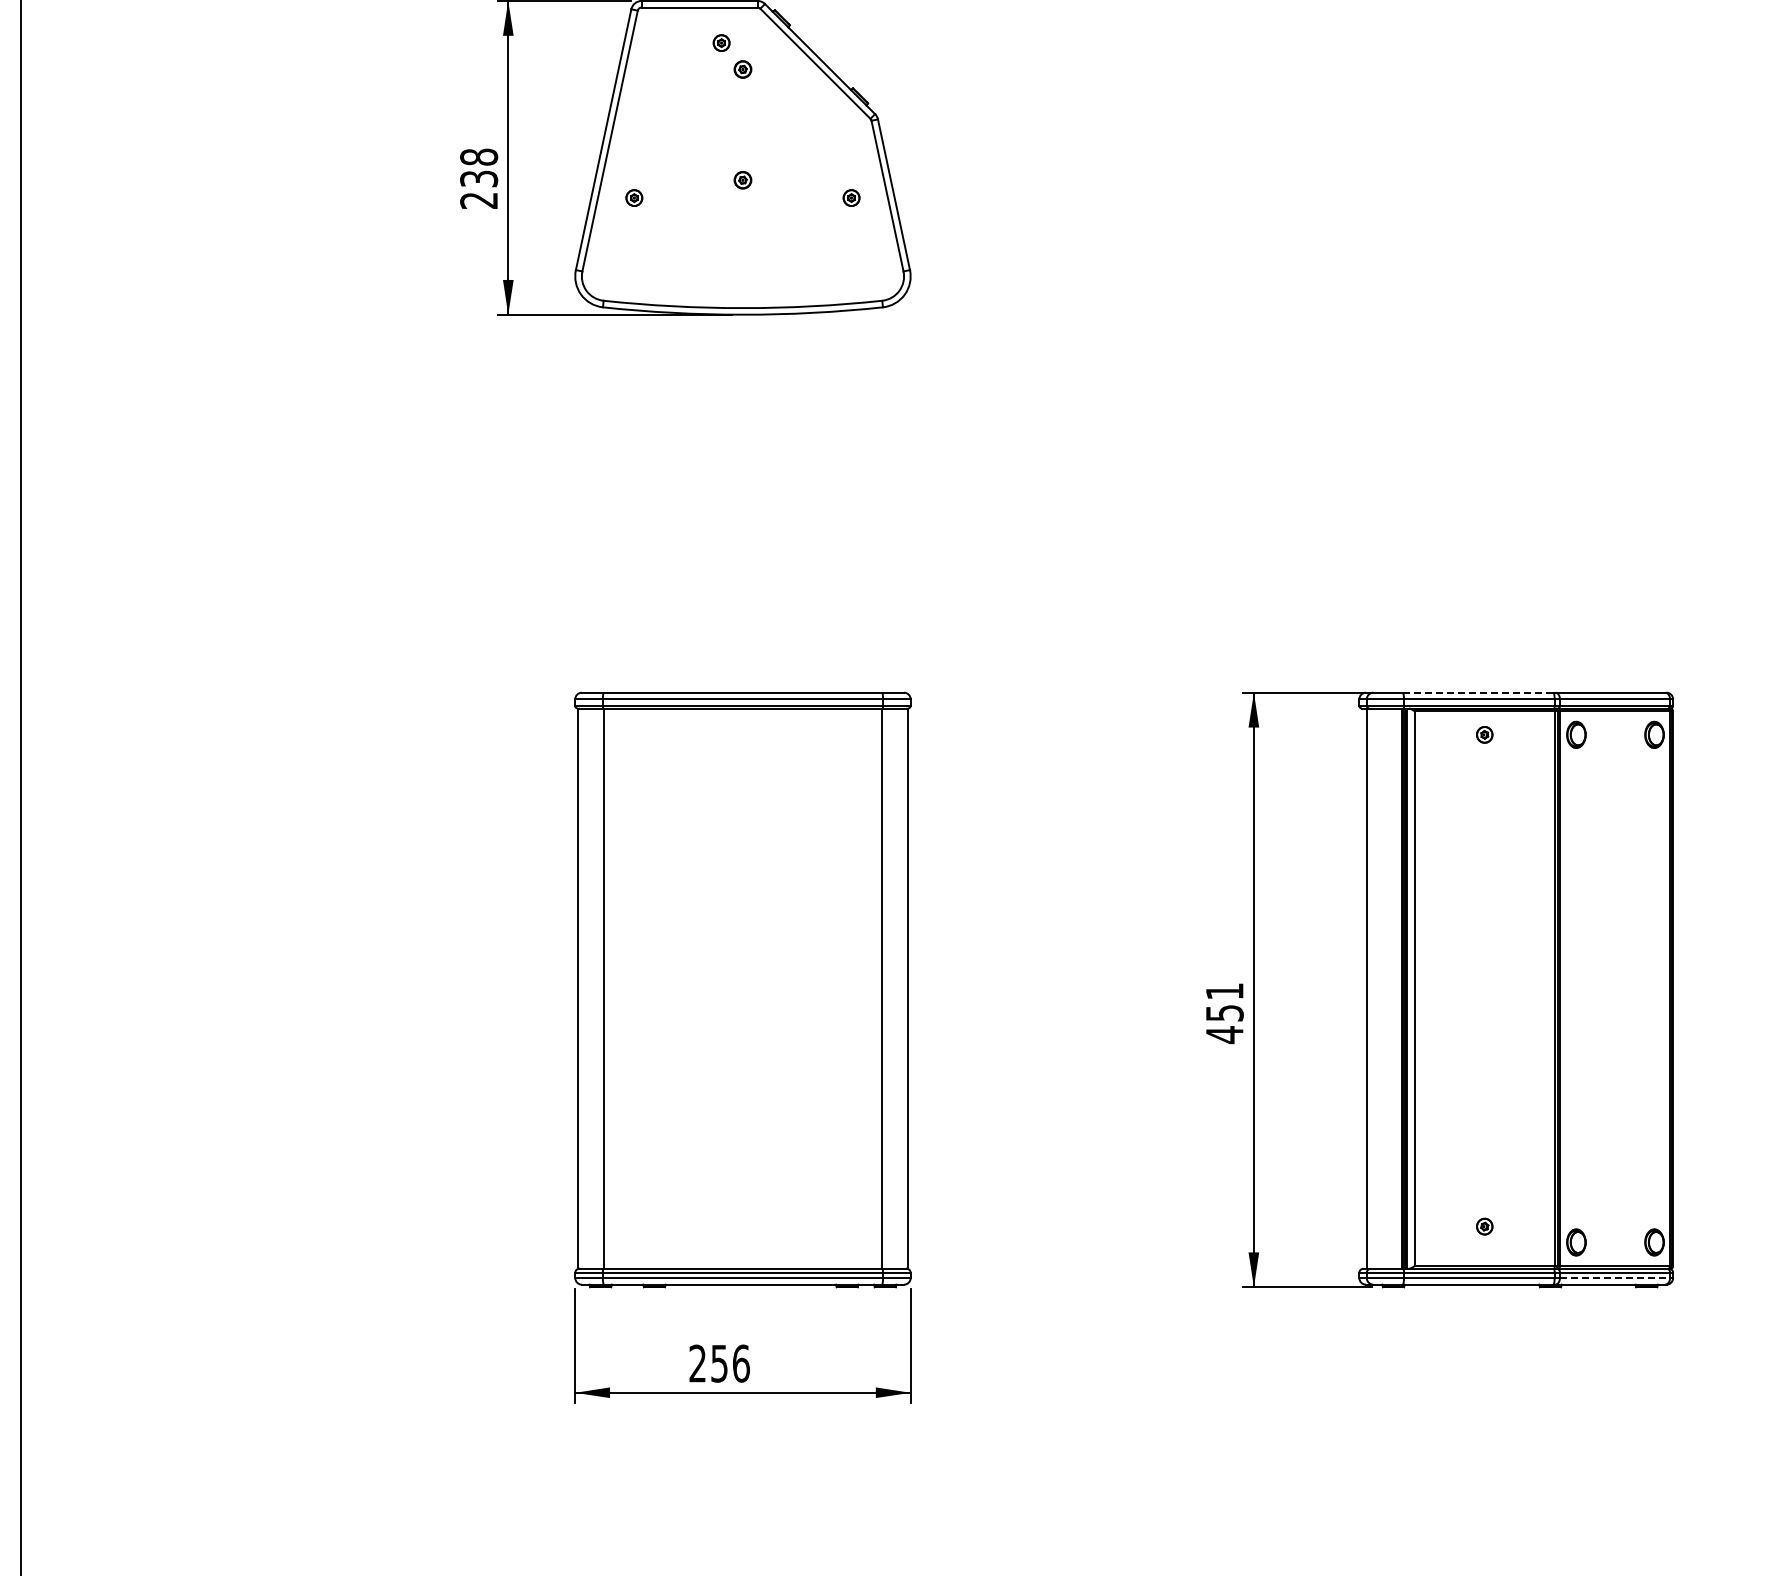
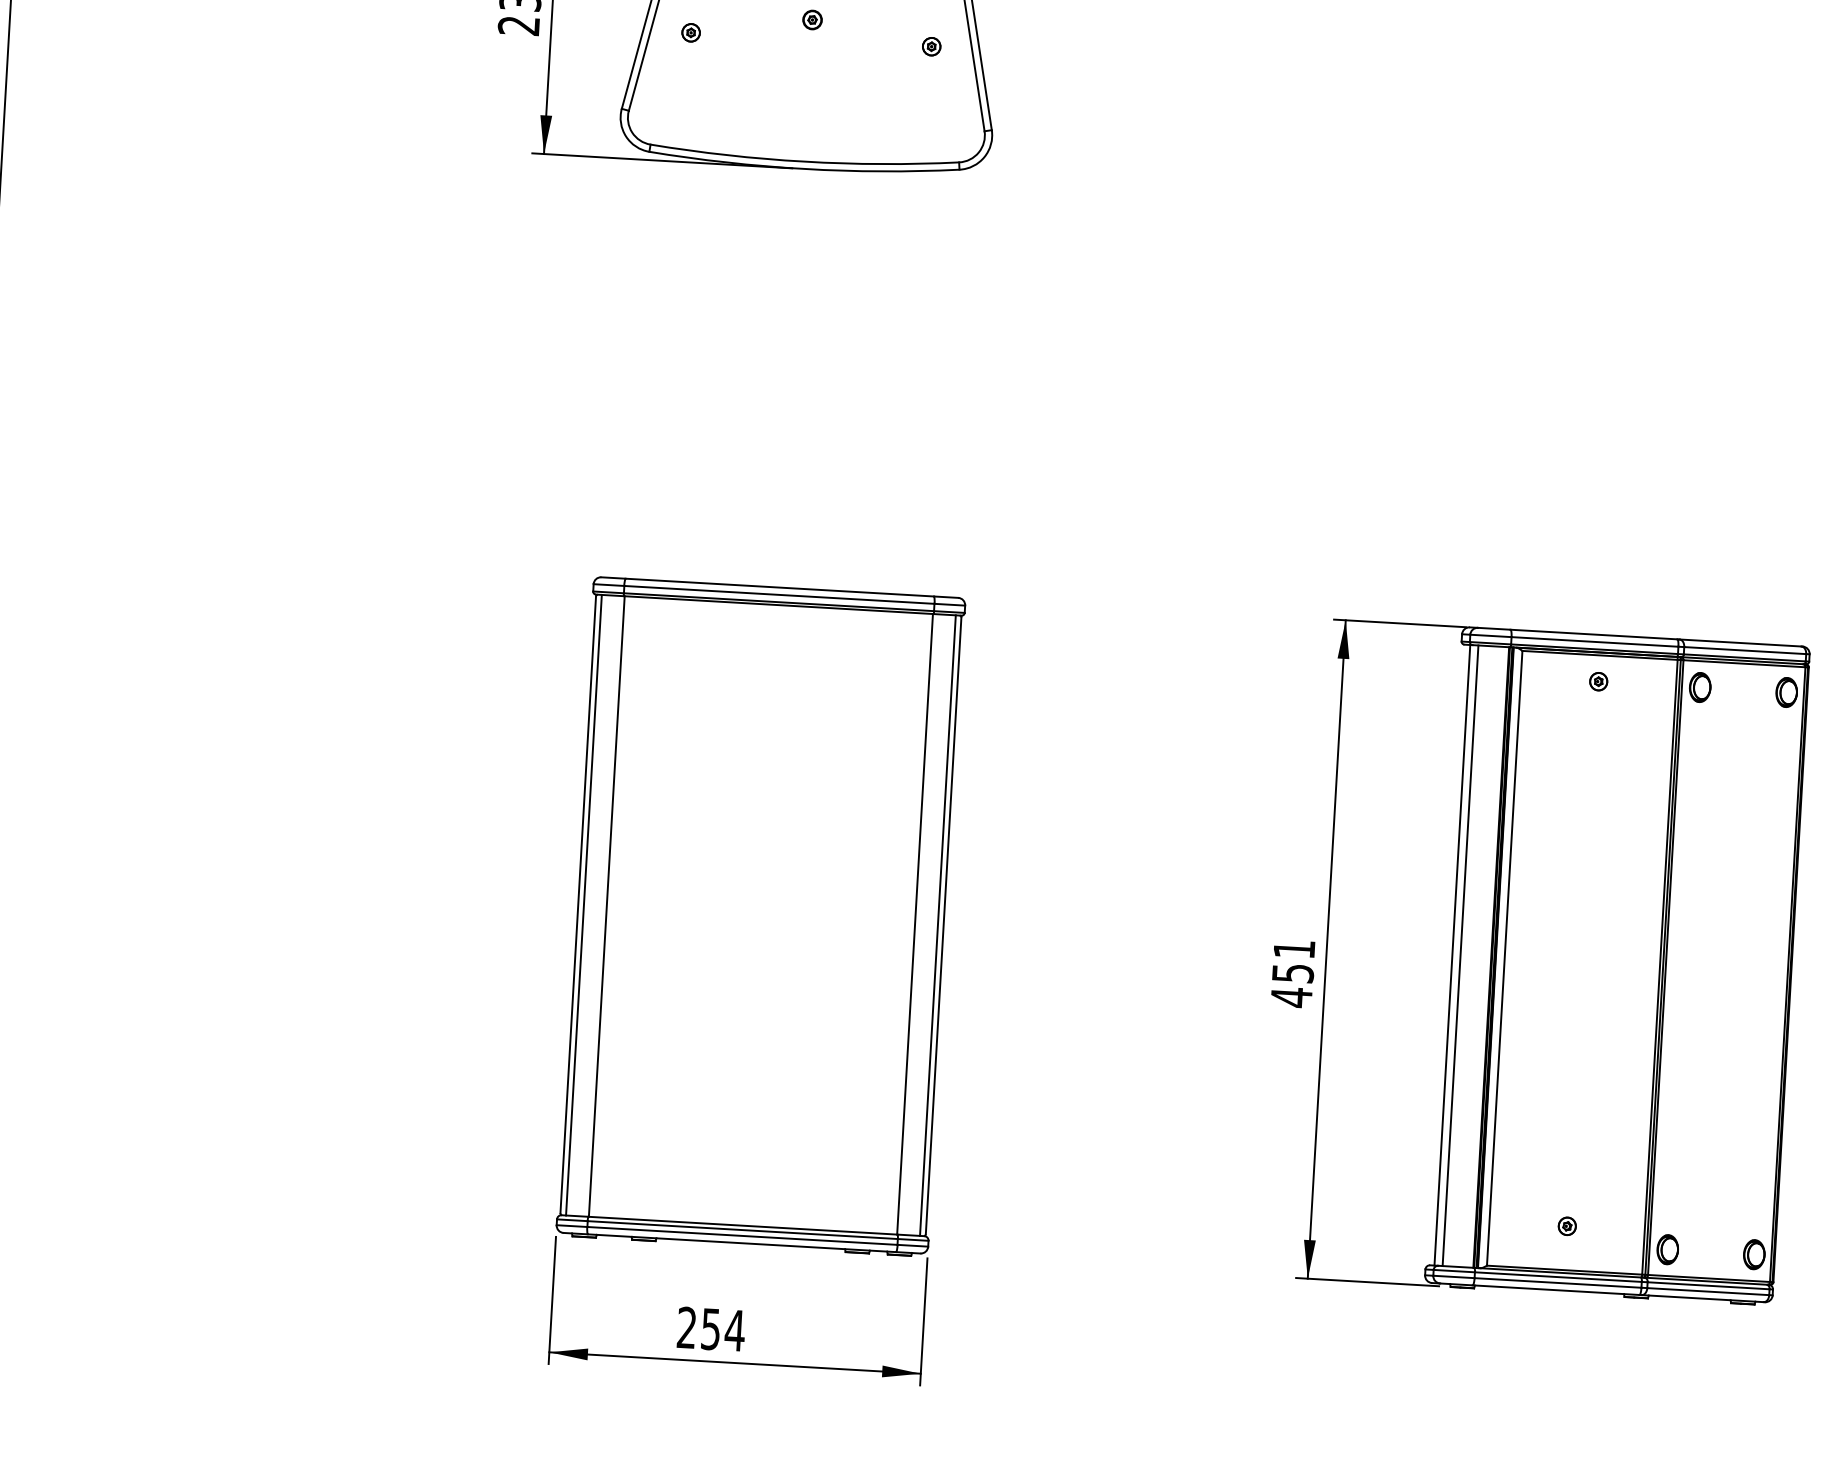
line: (1478, 692) -> (1594, 634), dashed -> solid
line: (583, 988) -> (584, 905), added
line: (902, 988) -> (937, 925), added
line: (1374, 988) -> (1460, 955), added
line: (1615, 1278) -> (1708, 1292), dashed -> solid
text: (741, 1363) -> (735, 1330), 256 -> 254

